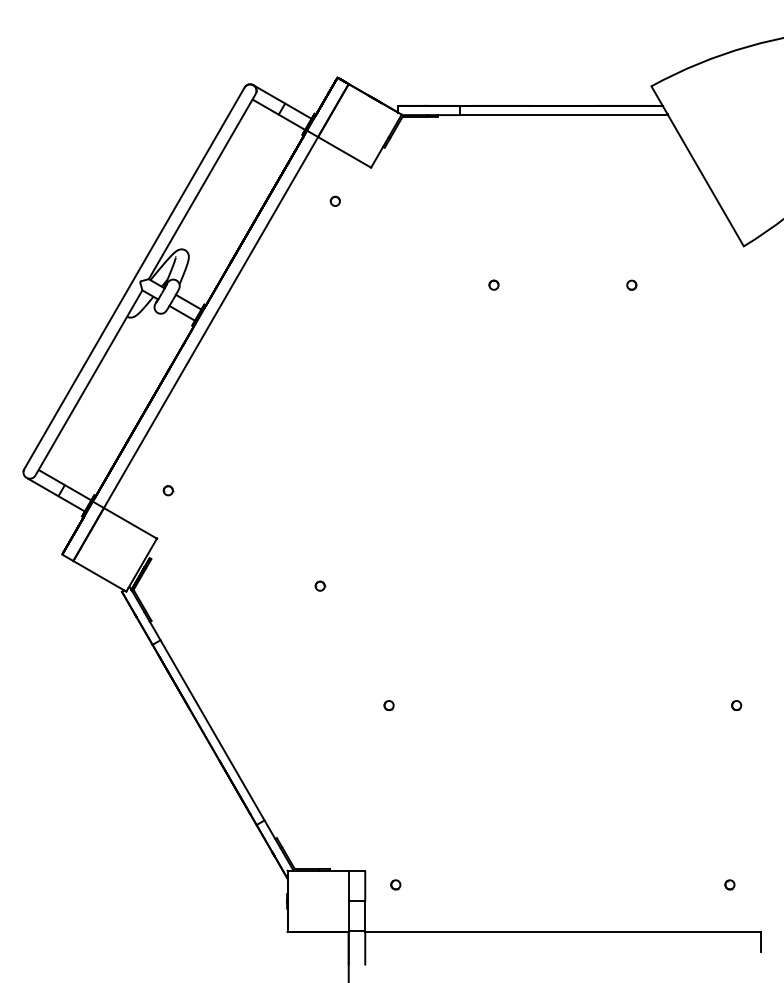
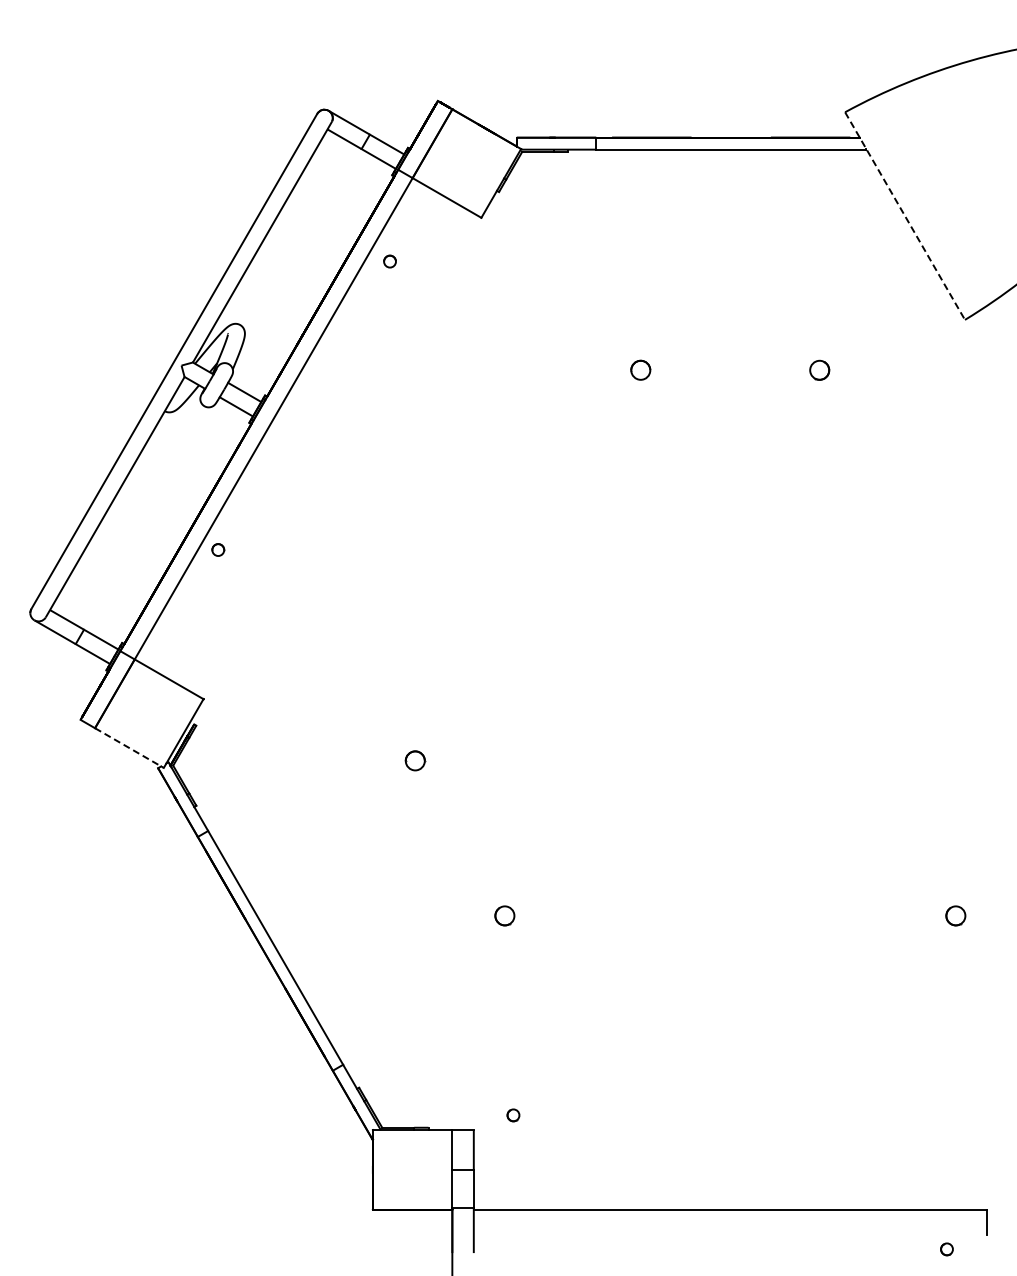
line: (697, 166) -> (905, 216), solid -> dashed
part: (334, 201) -> (389, 261), moved
part: (493, 285) -> (640, 370), size x1.6
part: (631, 285) -> (819, 370), size x1.6
part: (168, 490) -> (218, 549), moved
line: (99, 576) -> (129, 748), solid -> dashed
part: (320, 585) -> (415, 760), size x1.6
part: (388, 705) -> (504, 915), size x1.6
part: (736, 705) -> (955, 915), size x1.6
part: (395, 884) -> (513, 1115), moved
part: (729, 884) -> (946, 1249), moved

